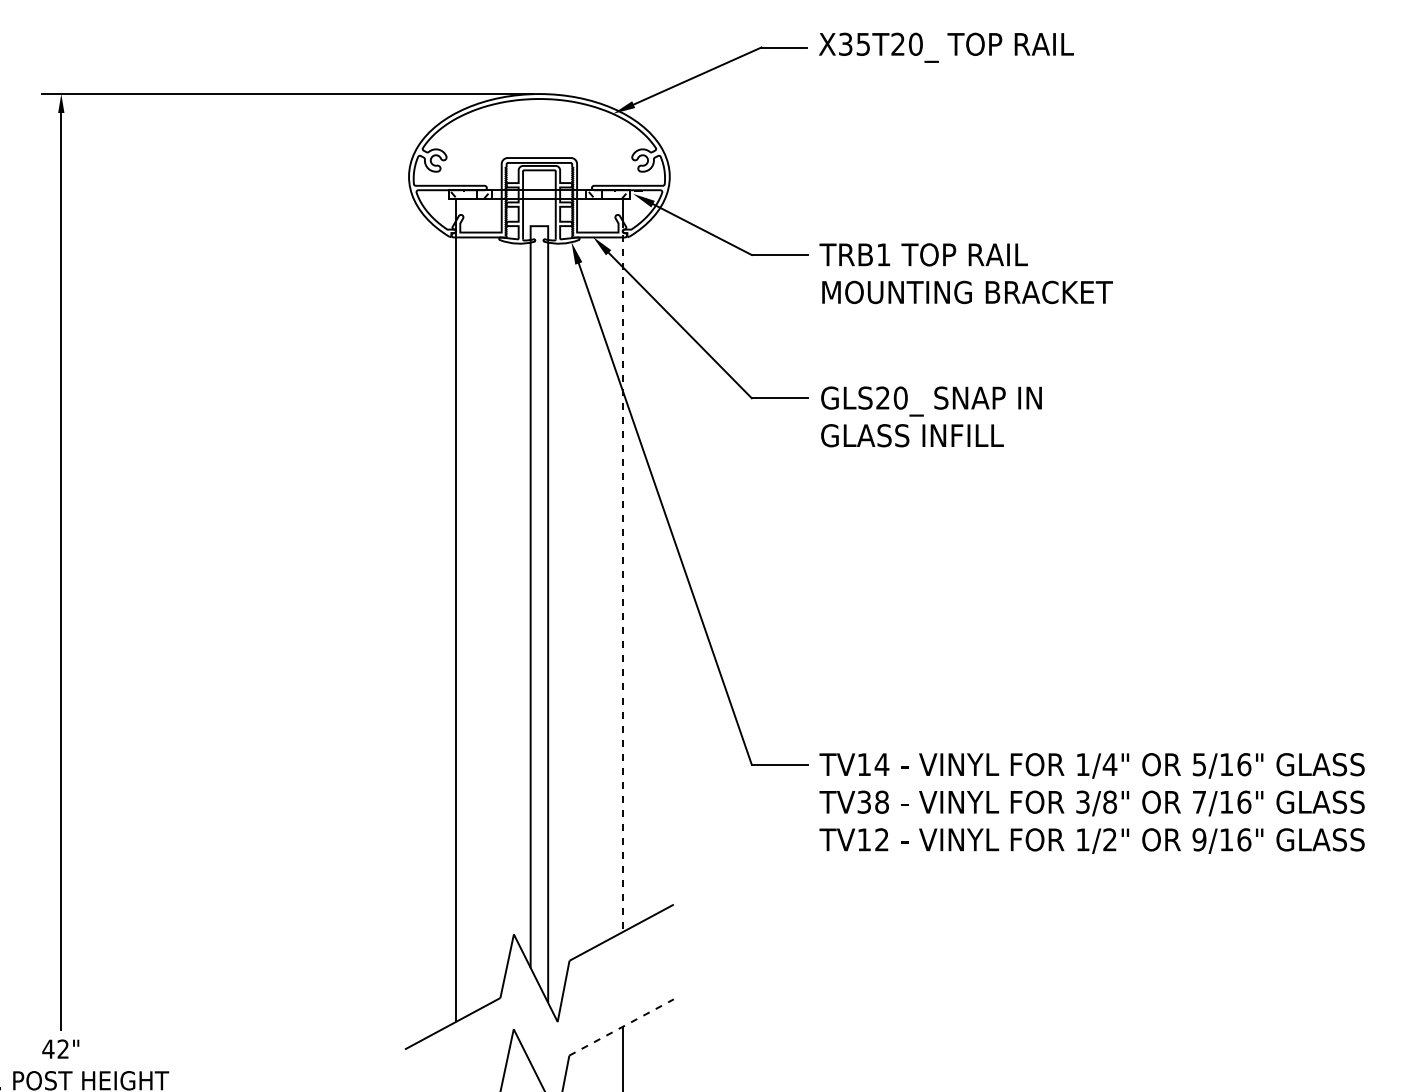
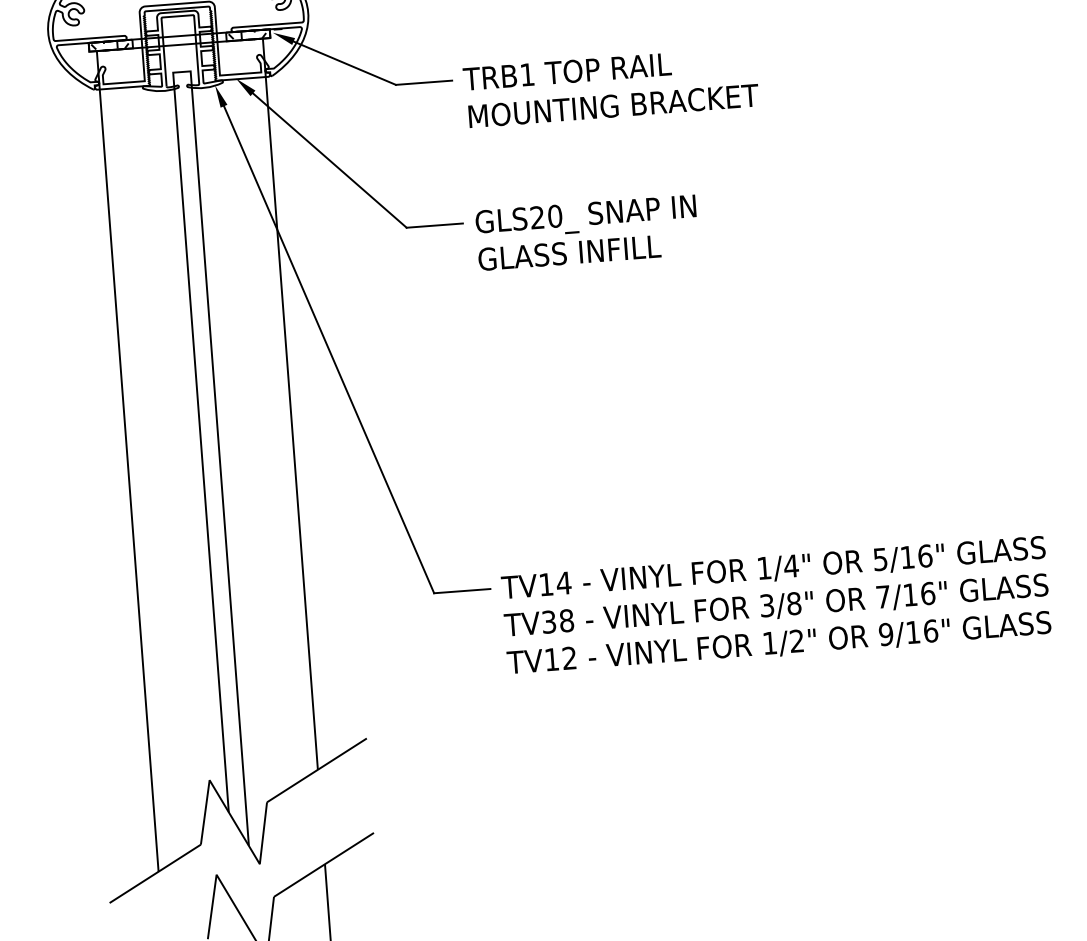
line: (622, 576) -> (291, 415), dashed -> solid
line: (622, 1027) -> (324, 864), dashed -> solid

